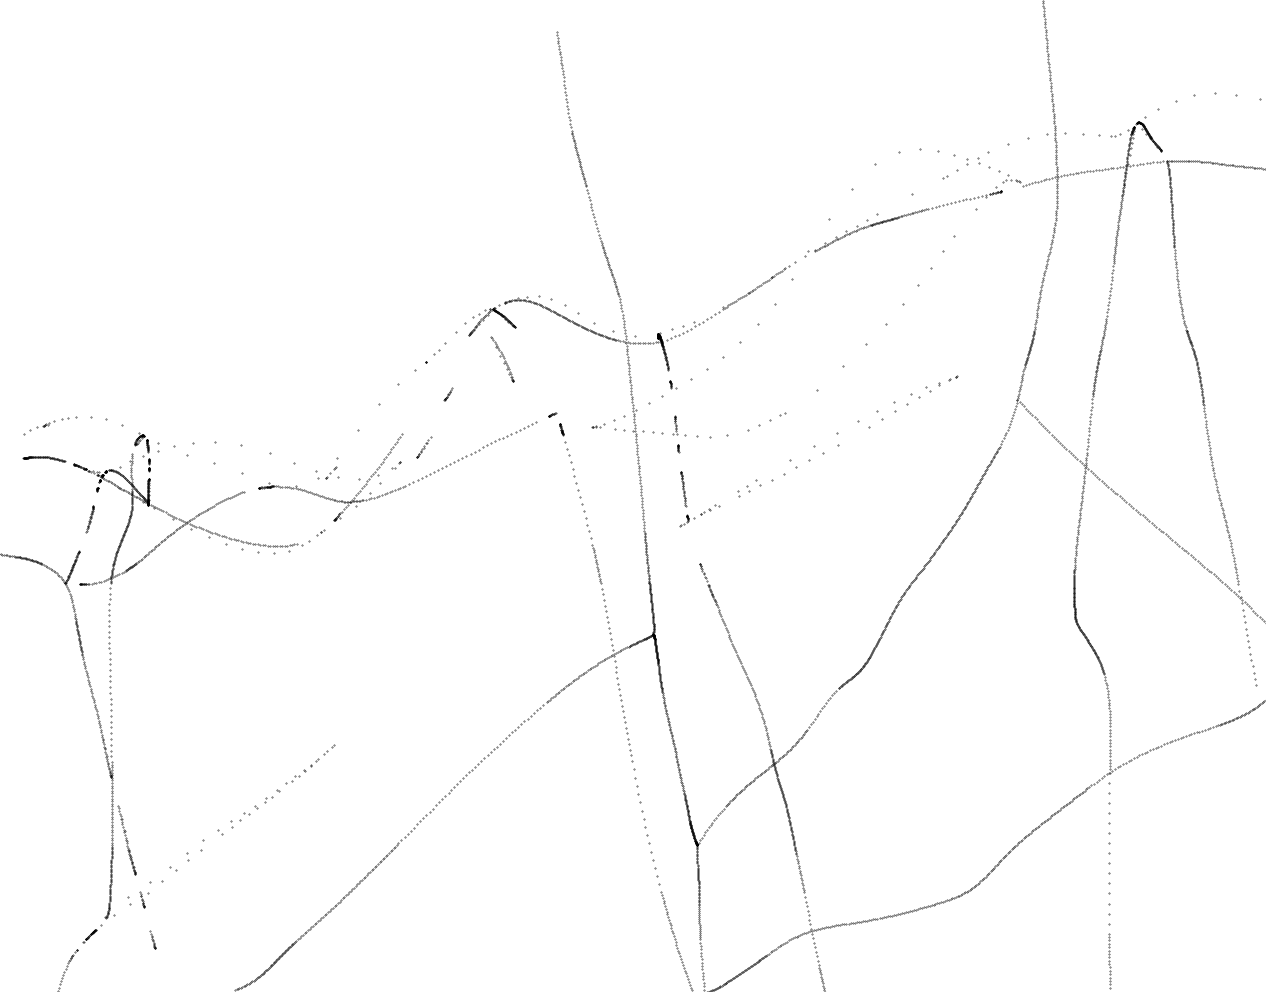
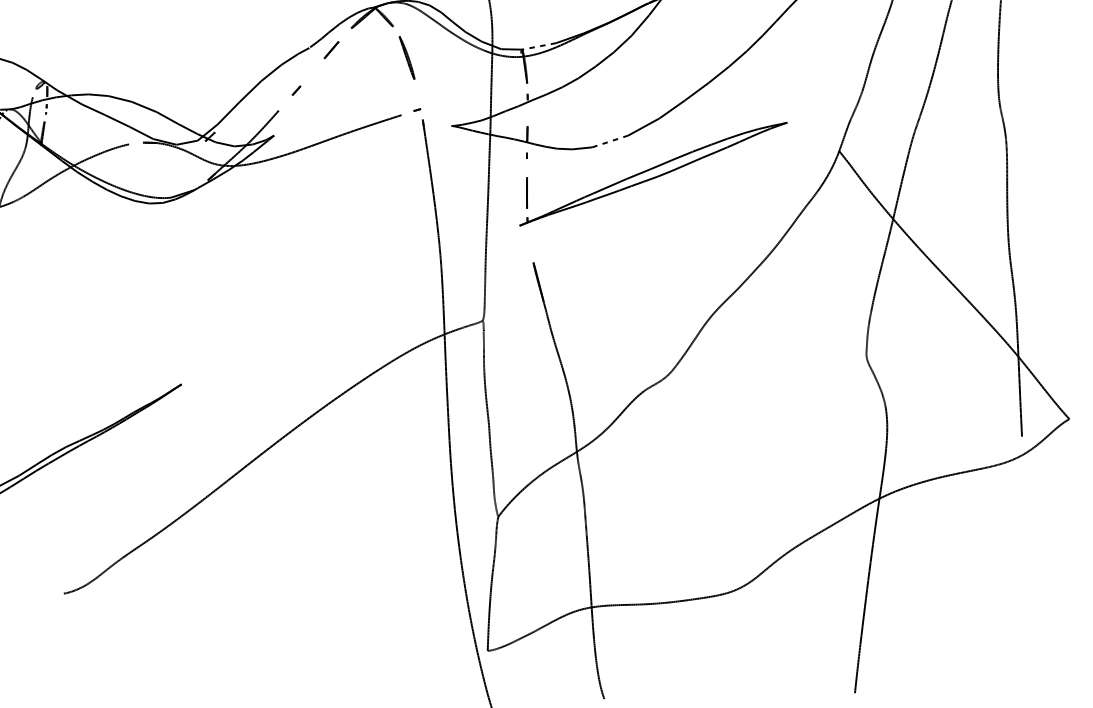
curve: (503, 358) -> (408, 57), moved
line: (448, 394) -> (296, 91), moved
curve: (424, 447) -> (332, 50), moved

